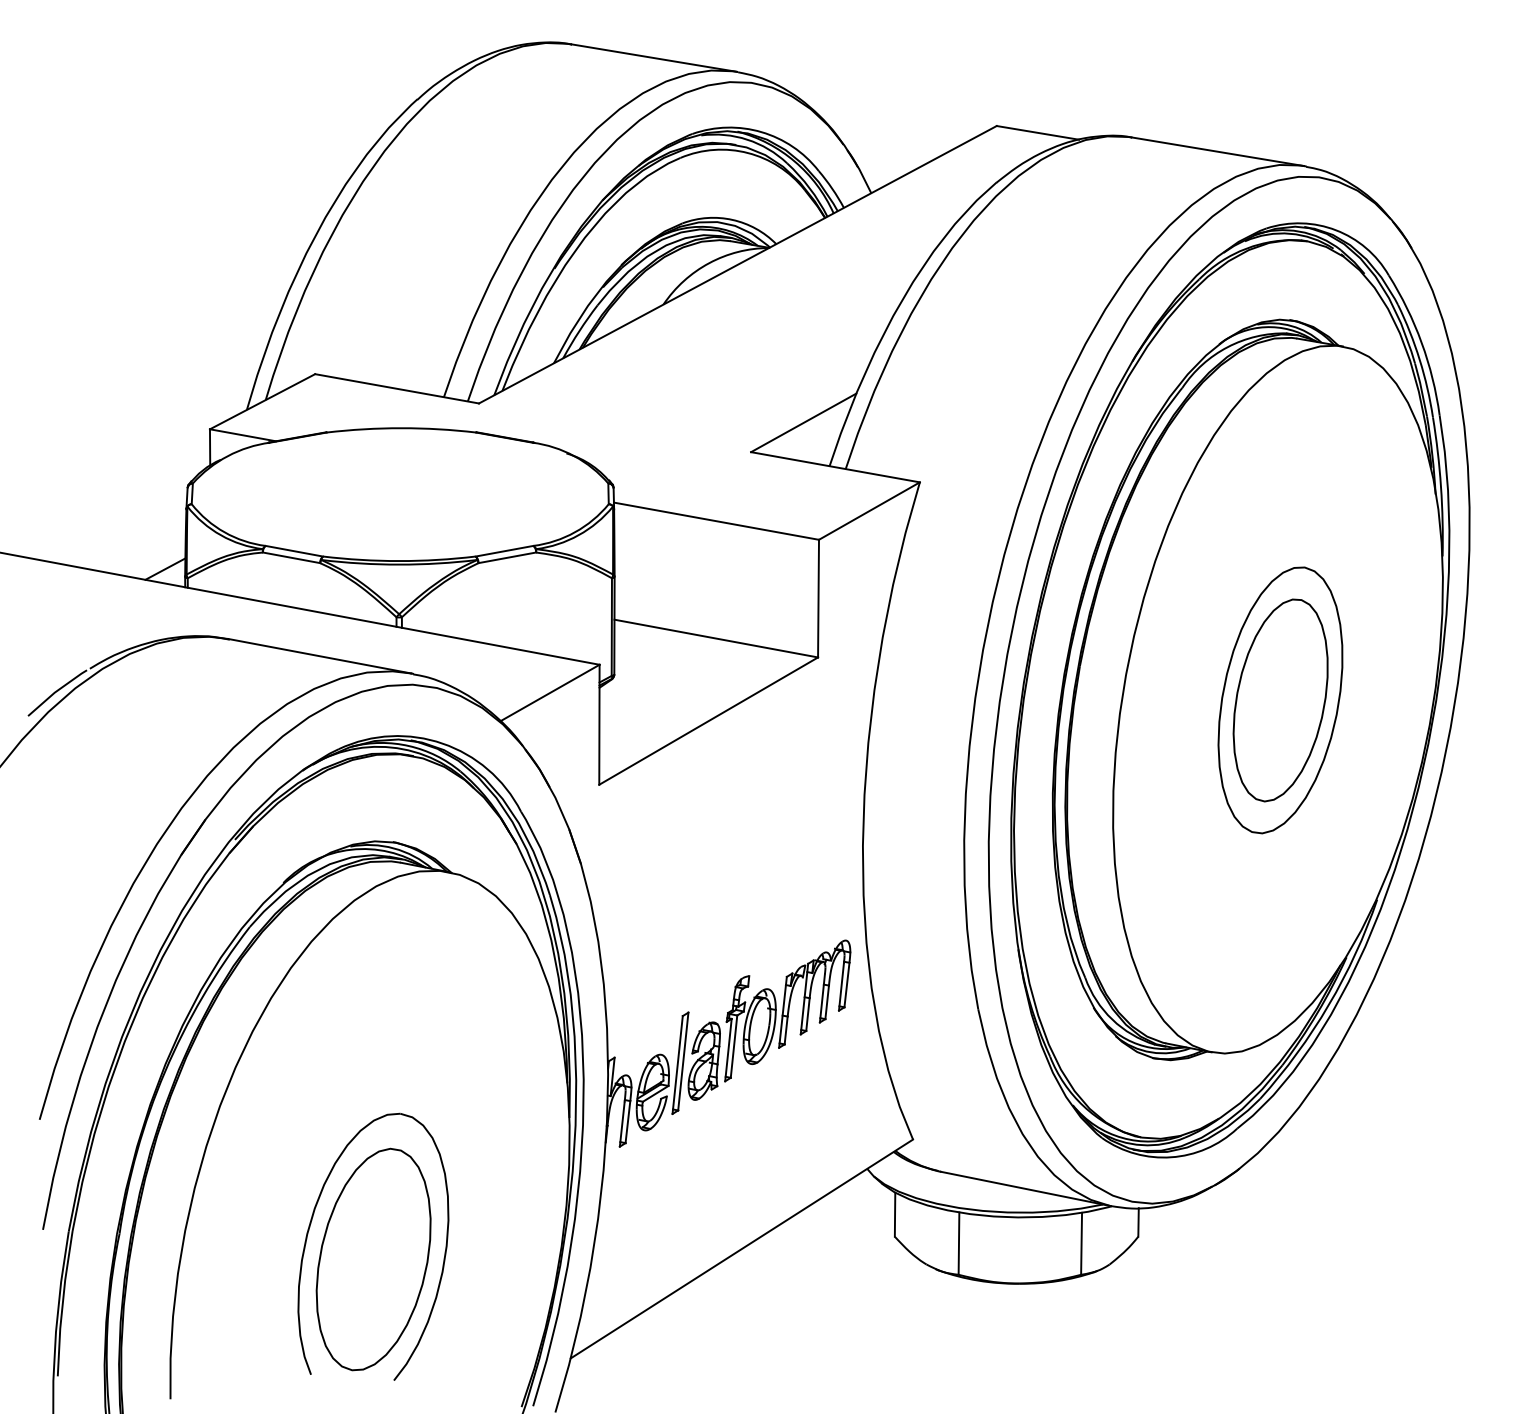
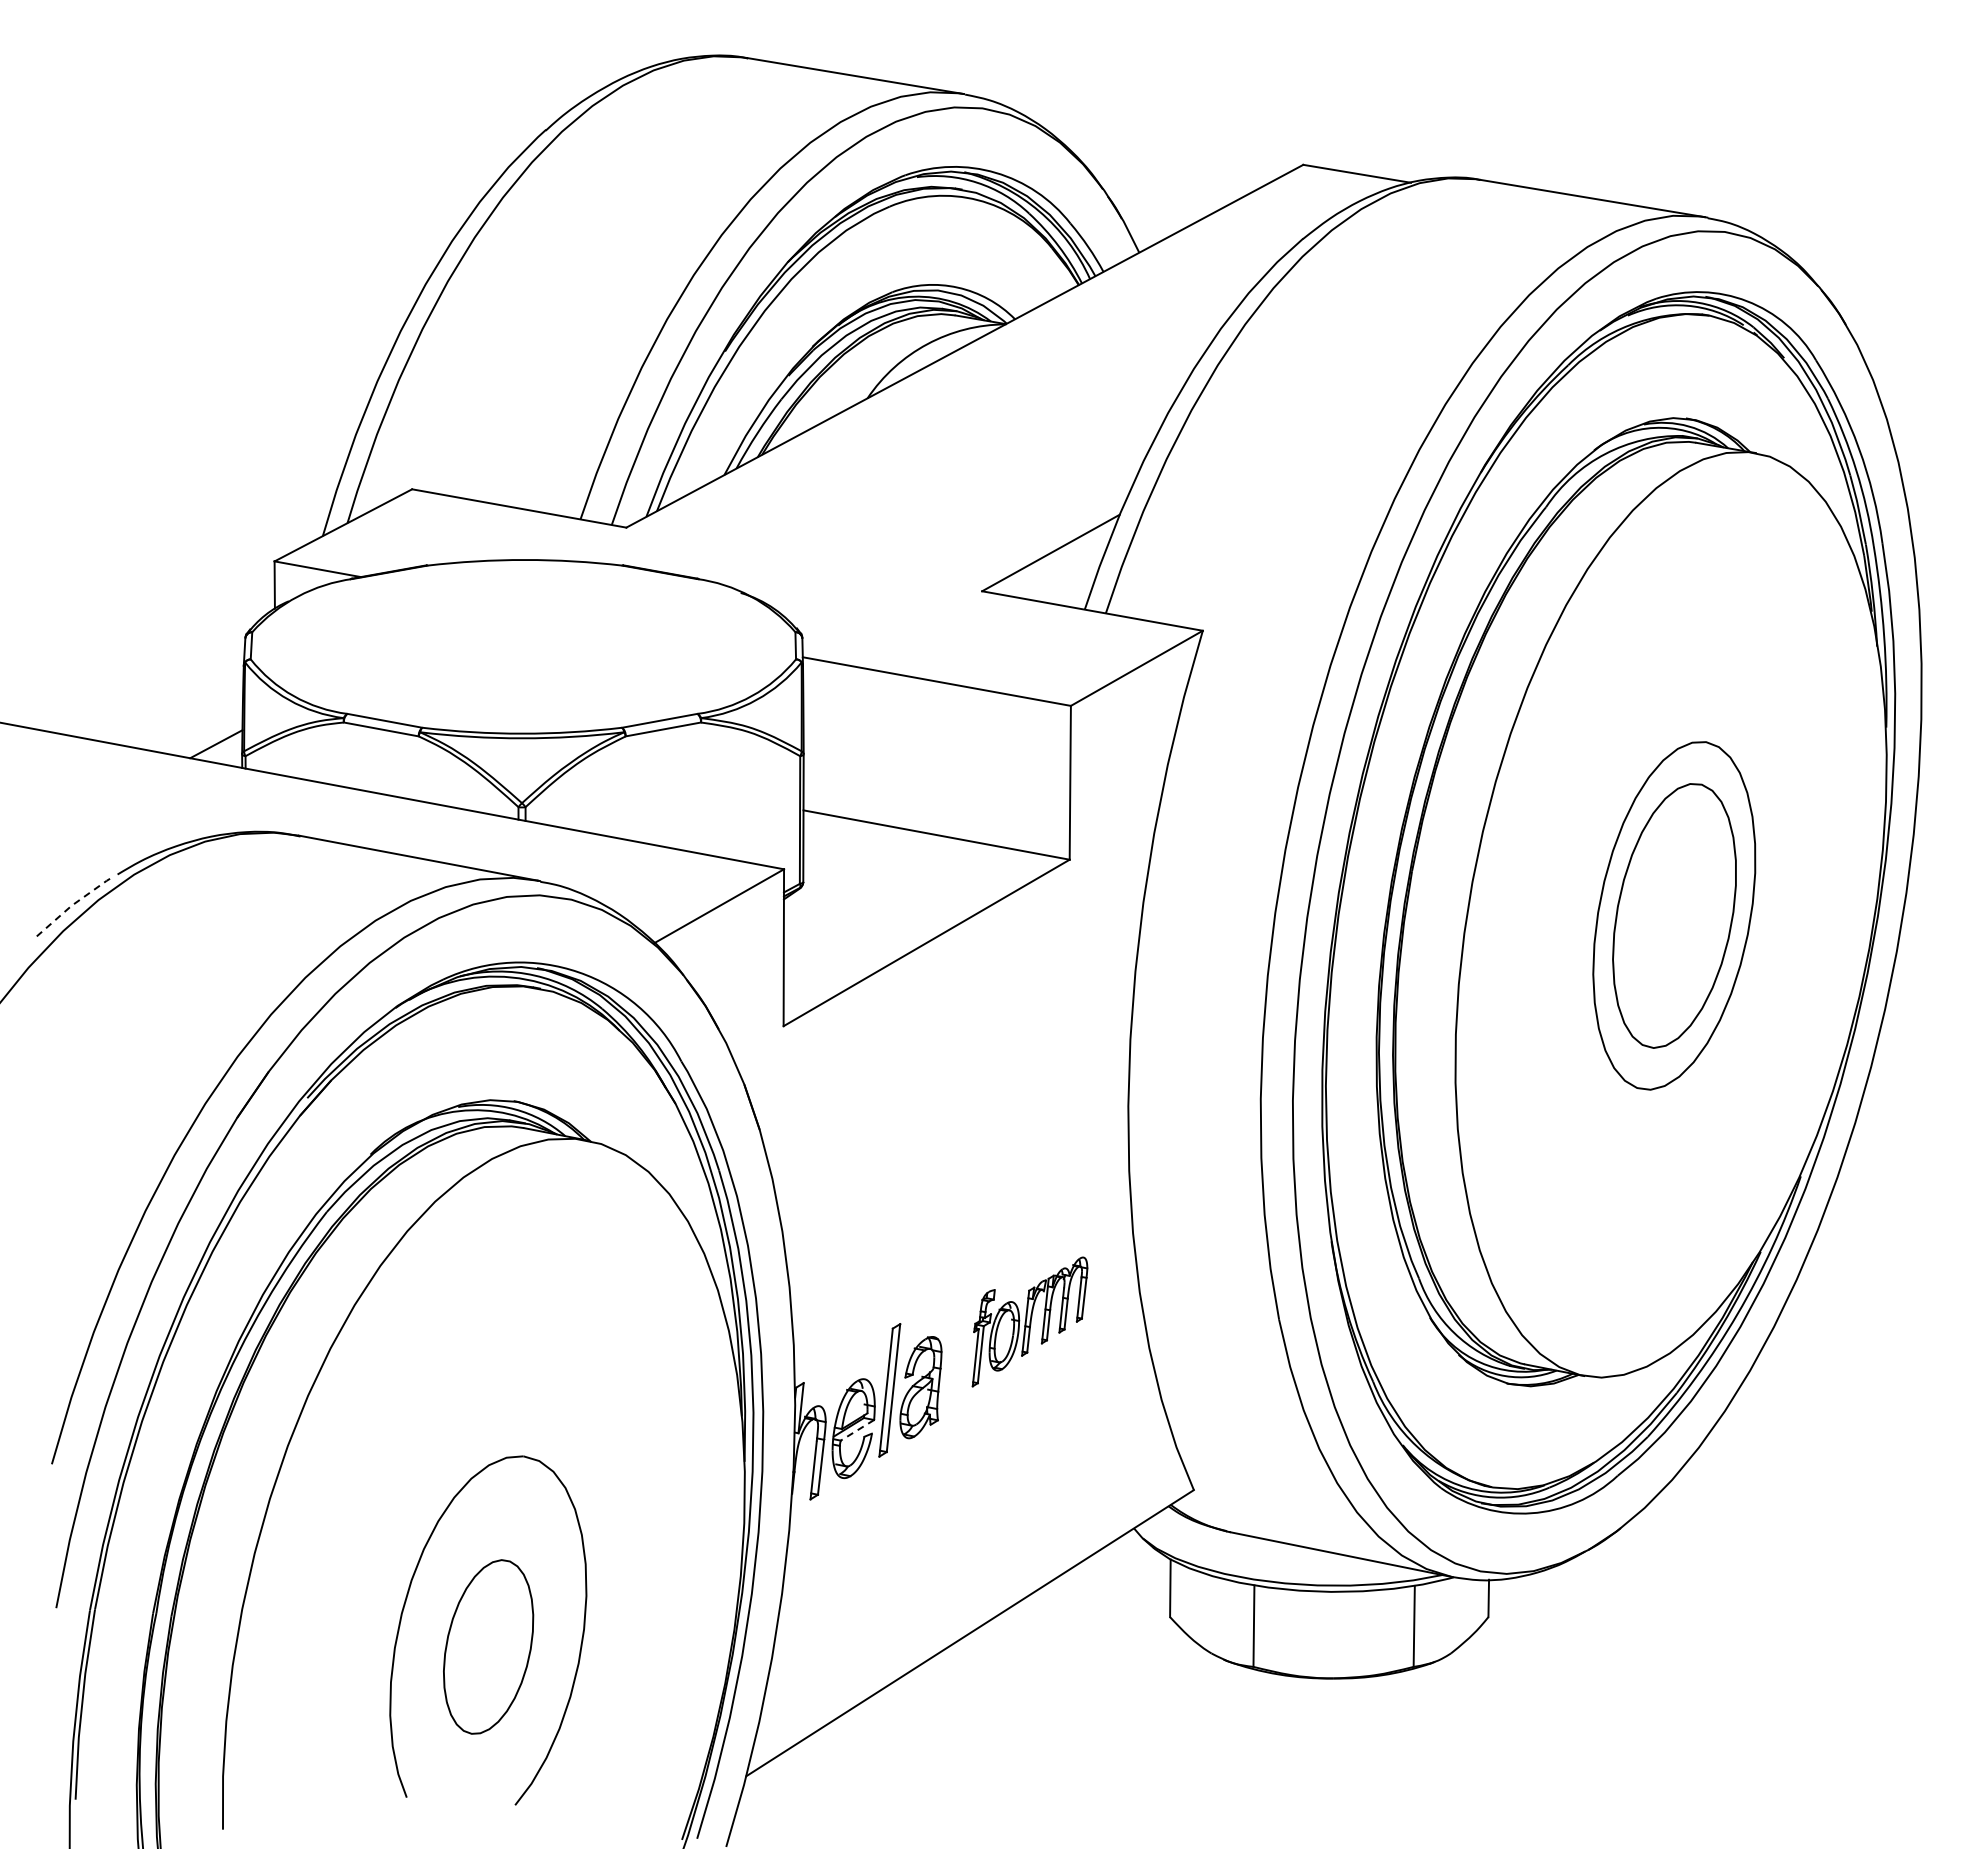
line: (56, 691) -> (73, 904), solid -> dashed
part: (787, 1010) -> (1029, 1321), size x0.7
line: (655, 1093) -> (857, 1430), solid -> dashed
part: (373, 1259) -> (488, 1646), size x0.6

